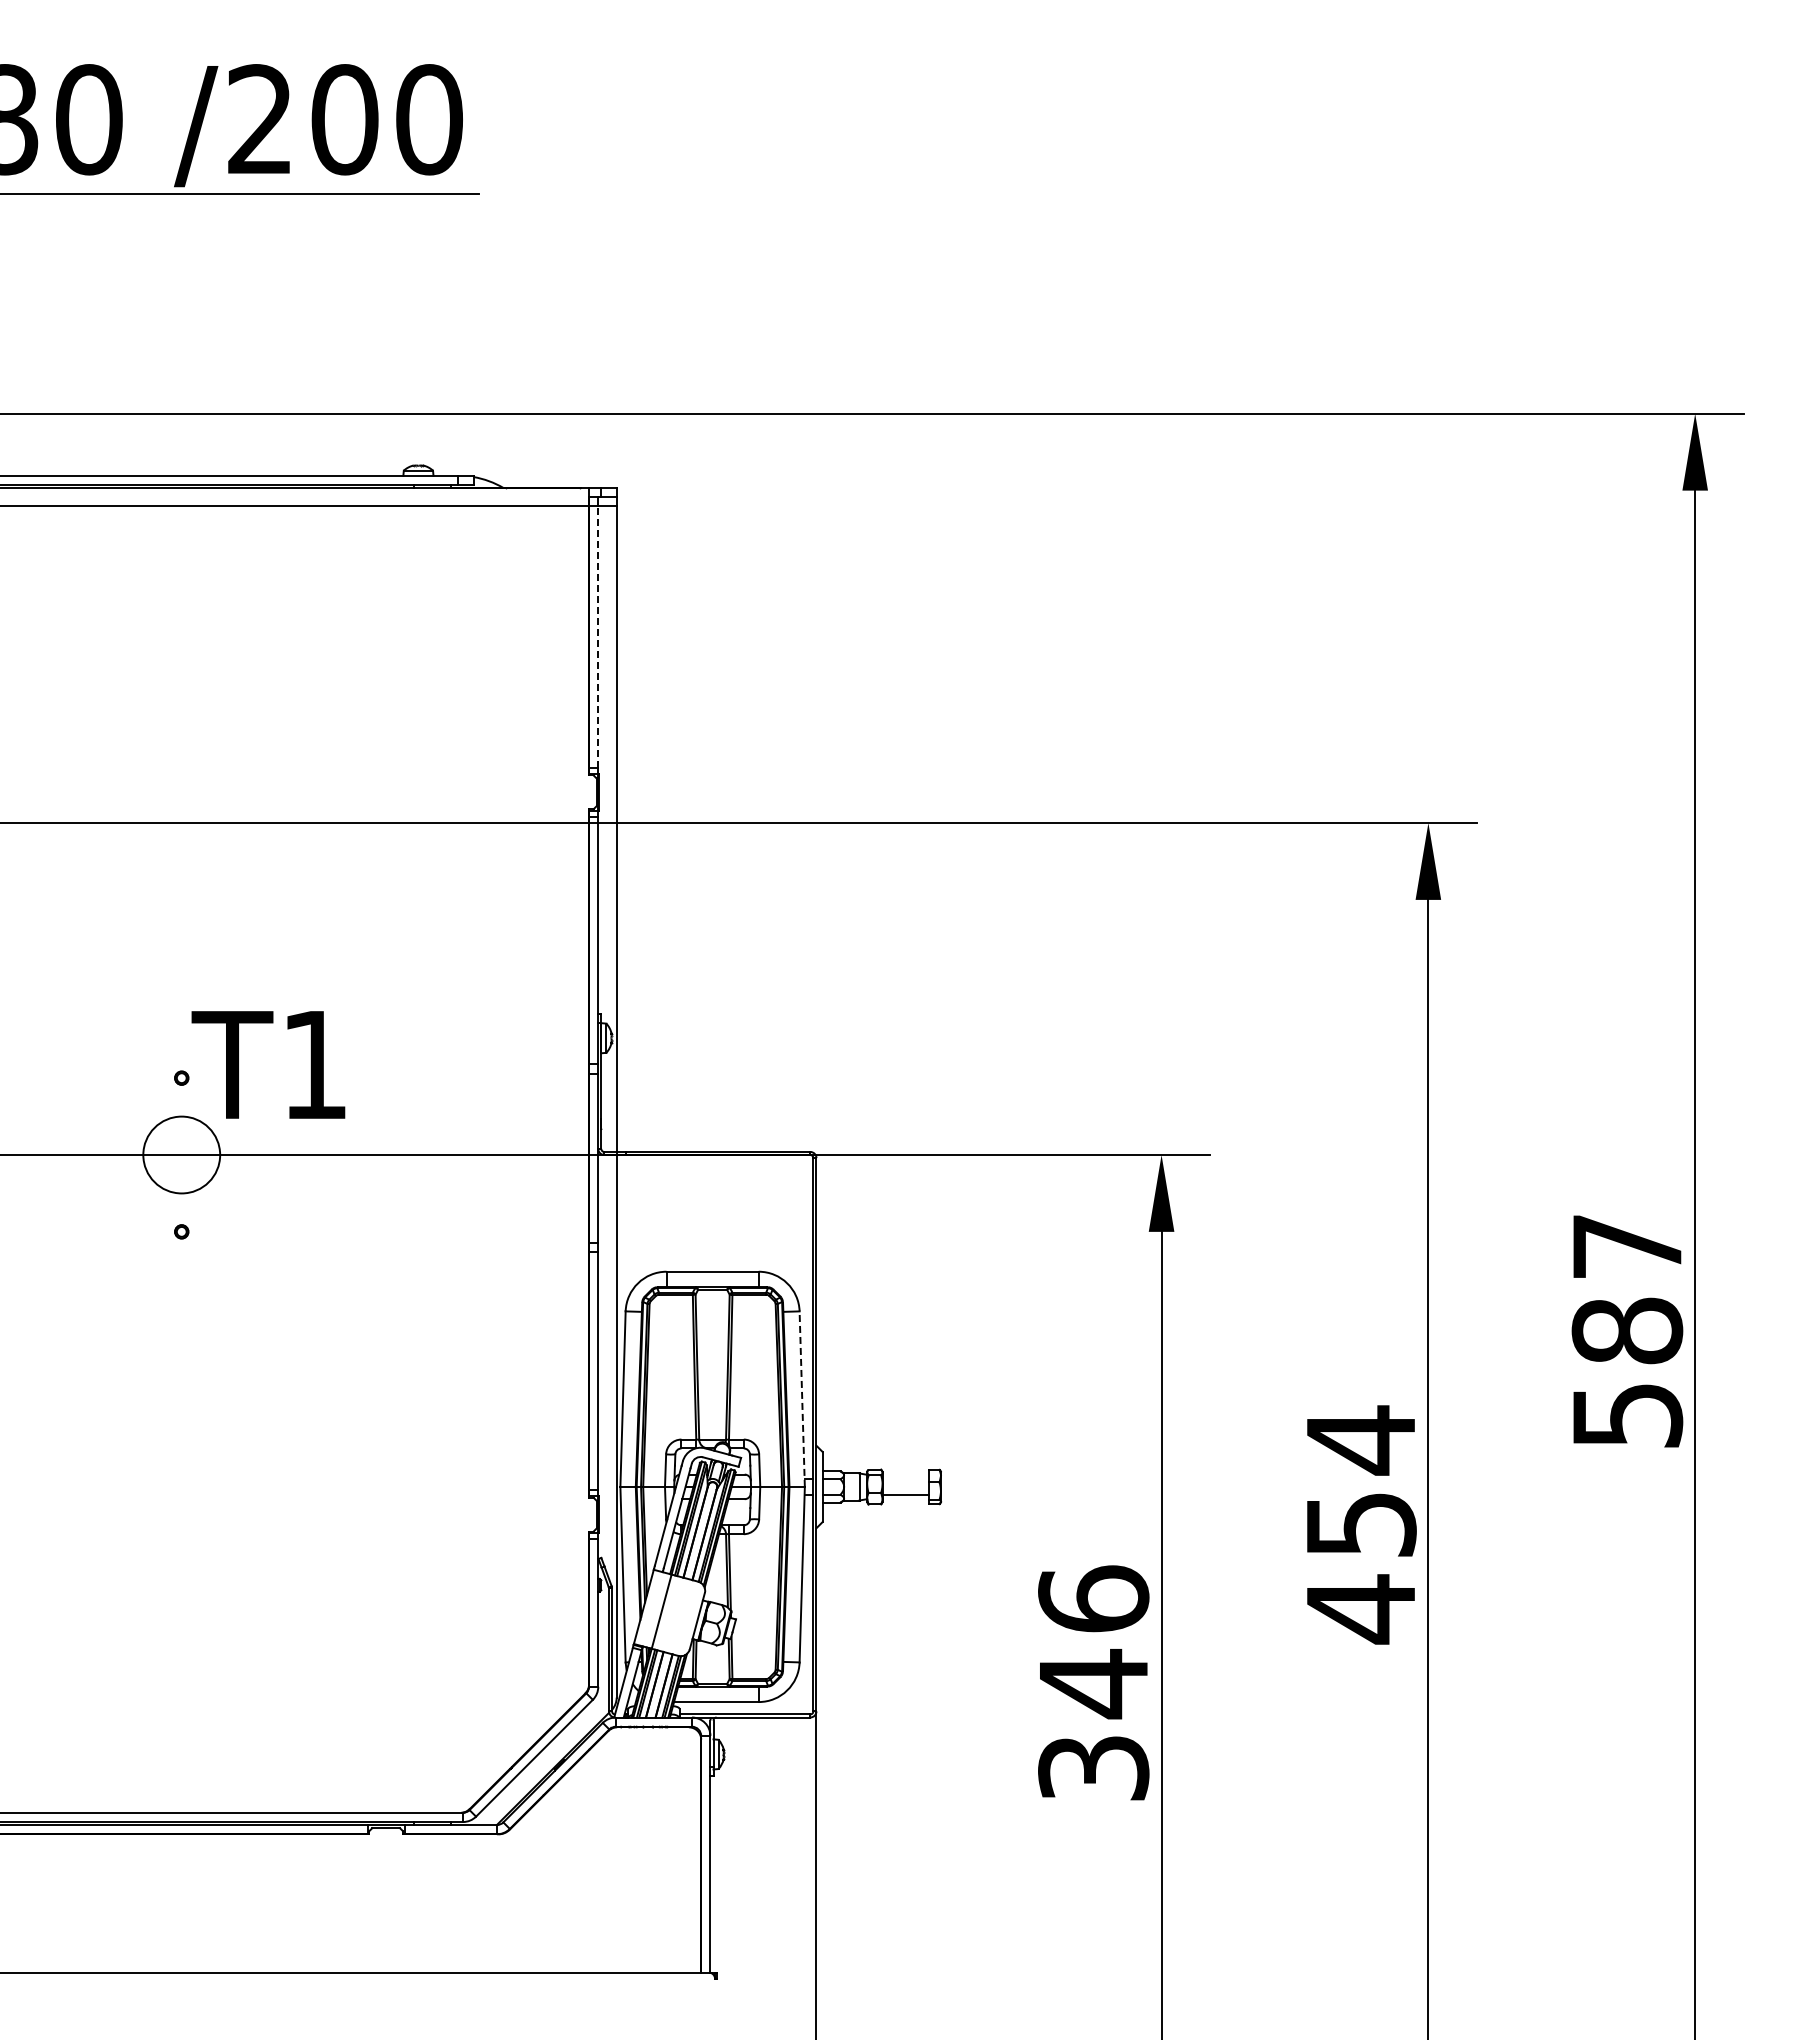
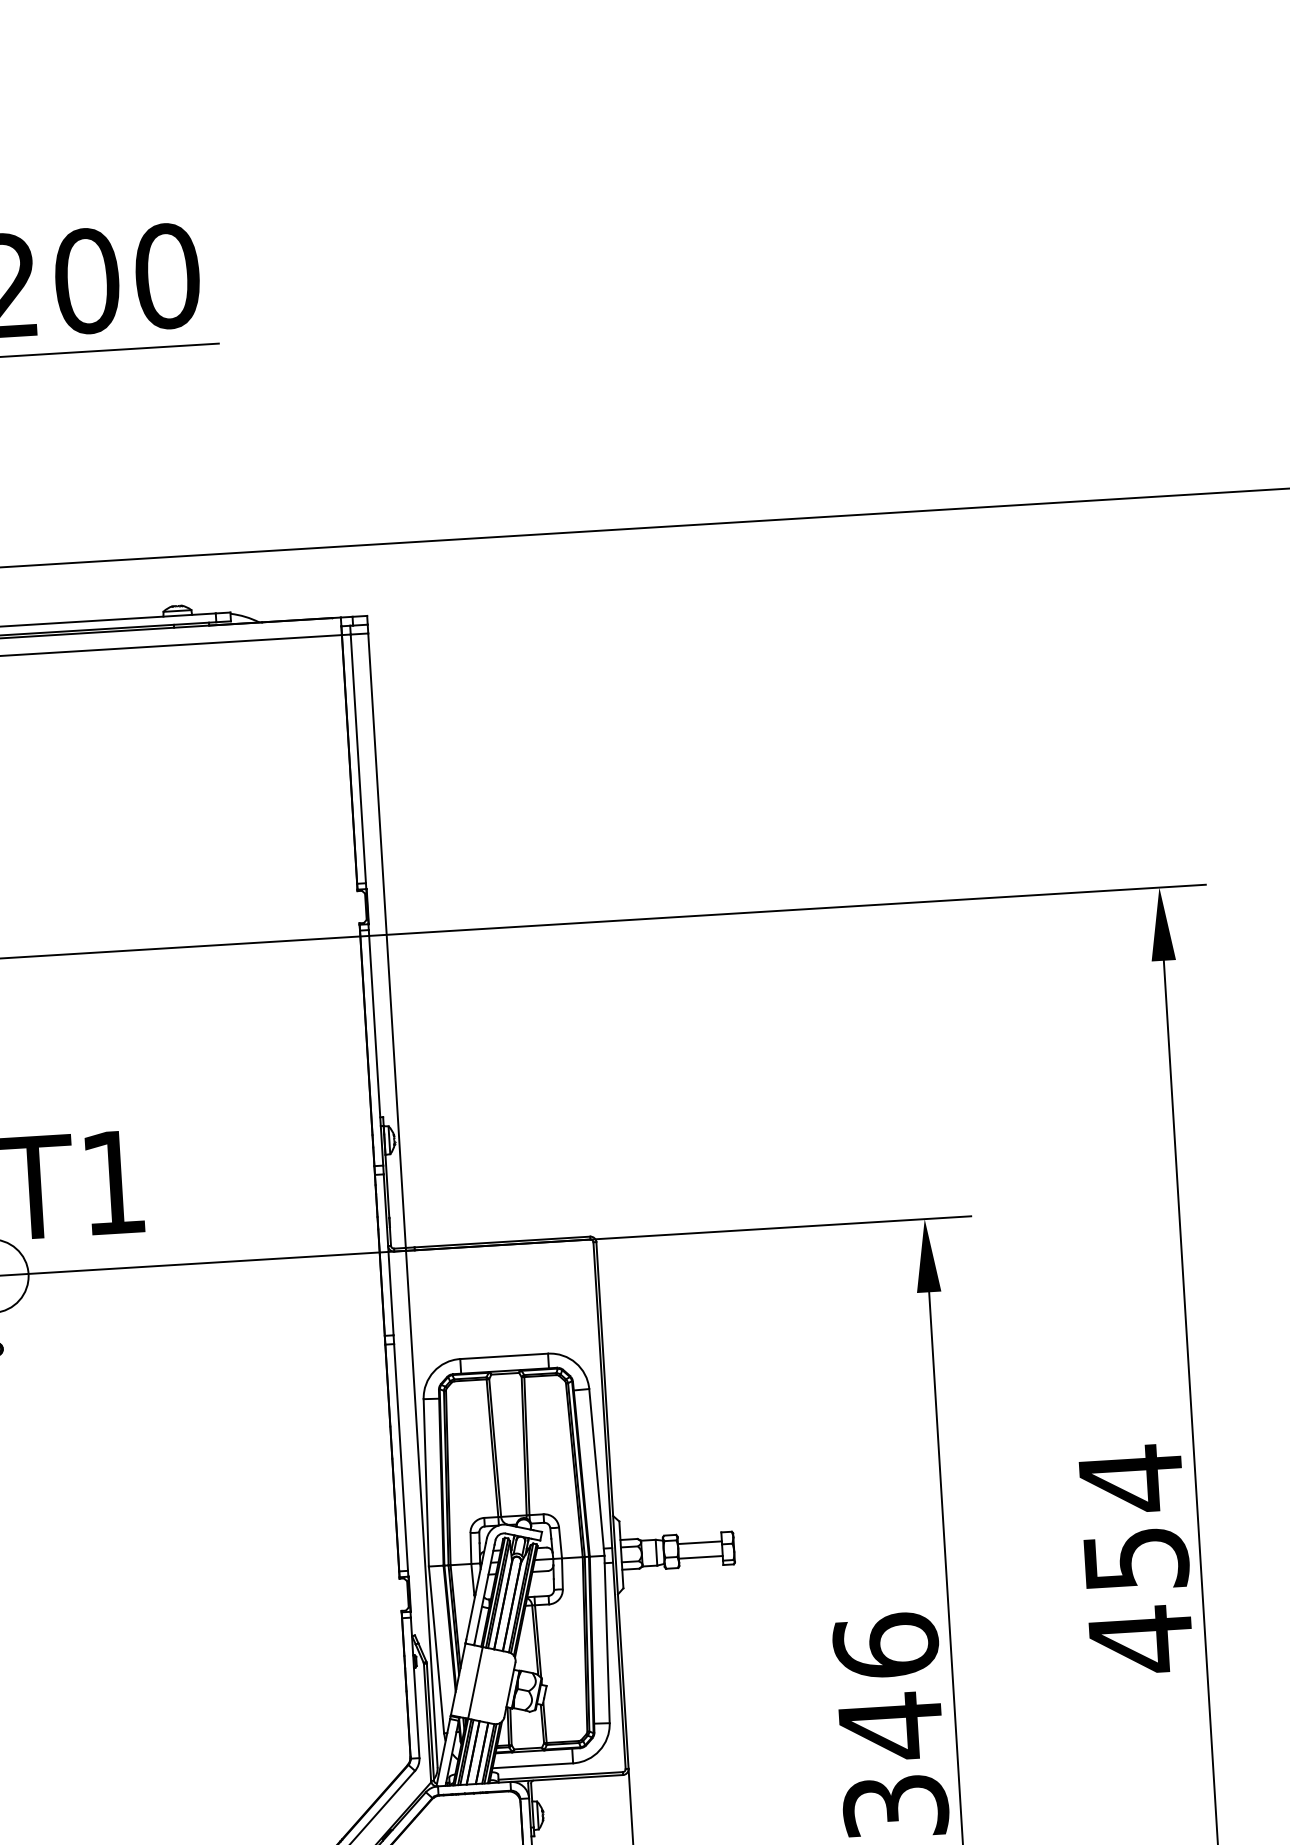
line: (598, 637) -> (358, 759), dashed -> solid
line: (802, 1399) -> (597, 1472), dashed -> solid
line: (905, 1479) -> (699, 1542), added

